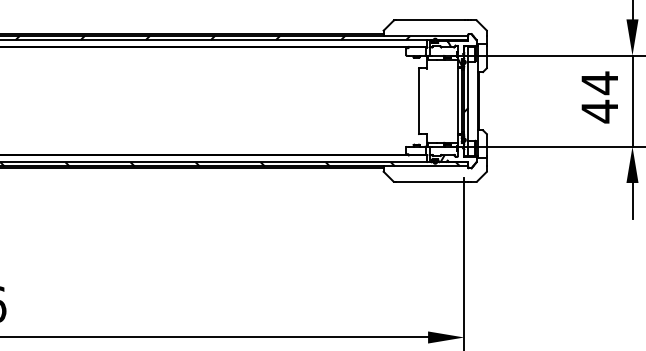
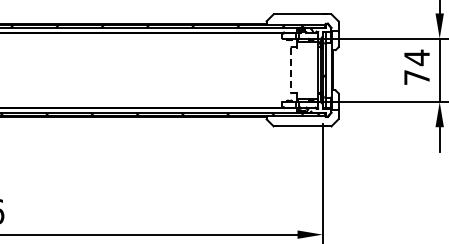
line: (419, 101) -> (291, 70), solid -> dashed
text: (599, 111) -> (416, 77), 44 -> 74

